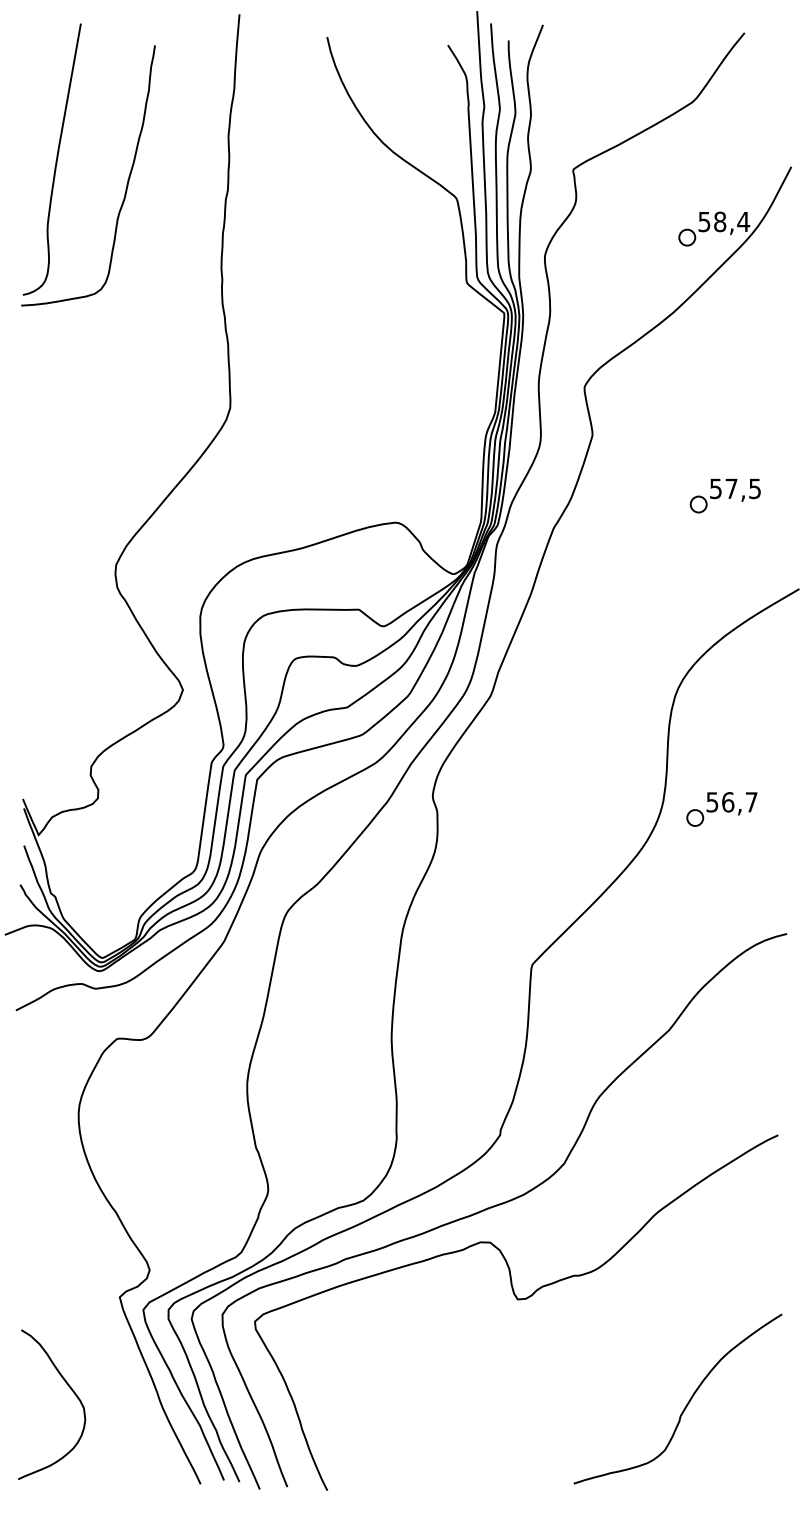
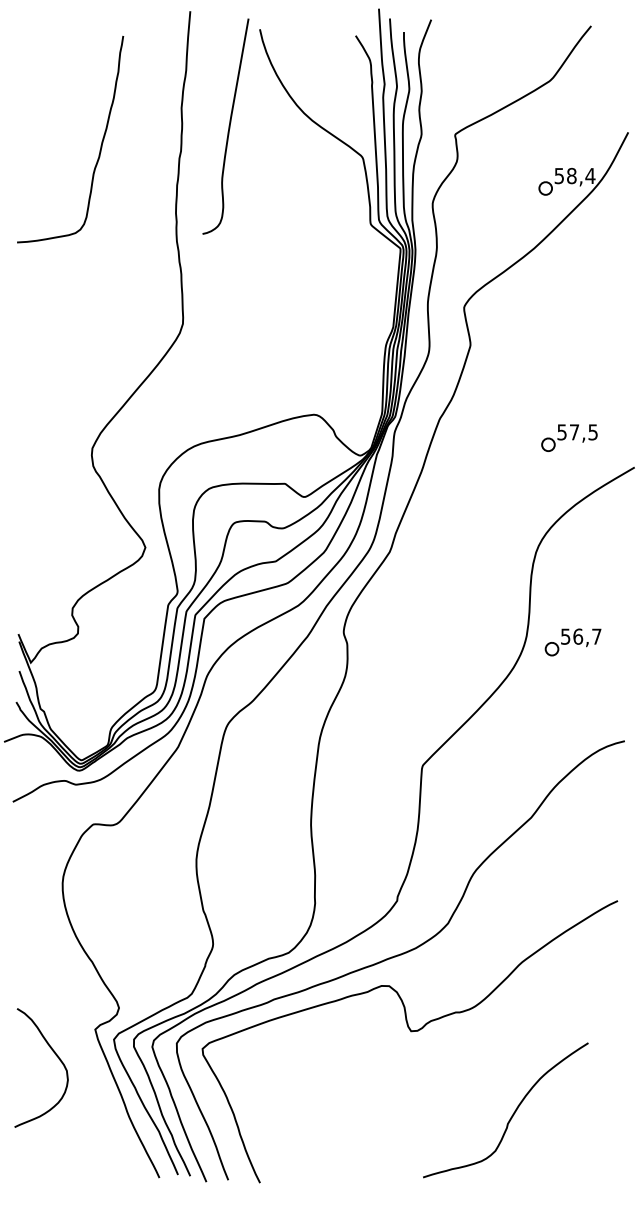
curve: (55, 160) -> (228, 127), moved
part: (724, 495) -> (568, 437), moved
curve: (70, 1389) -> (56, 1055), moved
curve: (685, 1405) -> (511, 1115), moved

